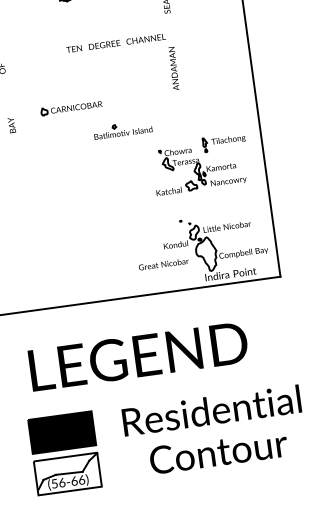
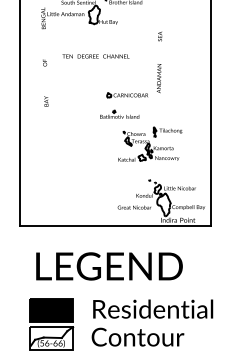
text: (115, 43) -> (95, 56), moved
part: (70, 108) -> (126, 95), moved
part: (200, 162) -> (150, 143), moved
text: (217, 451) -> (137, 336), moved

